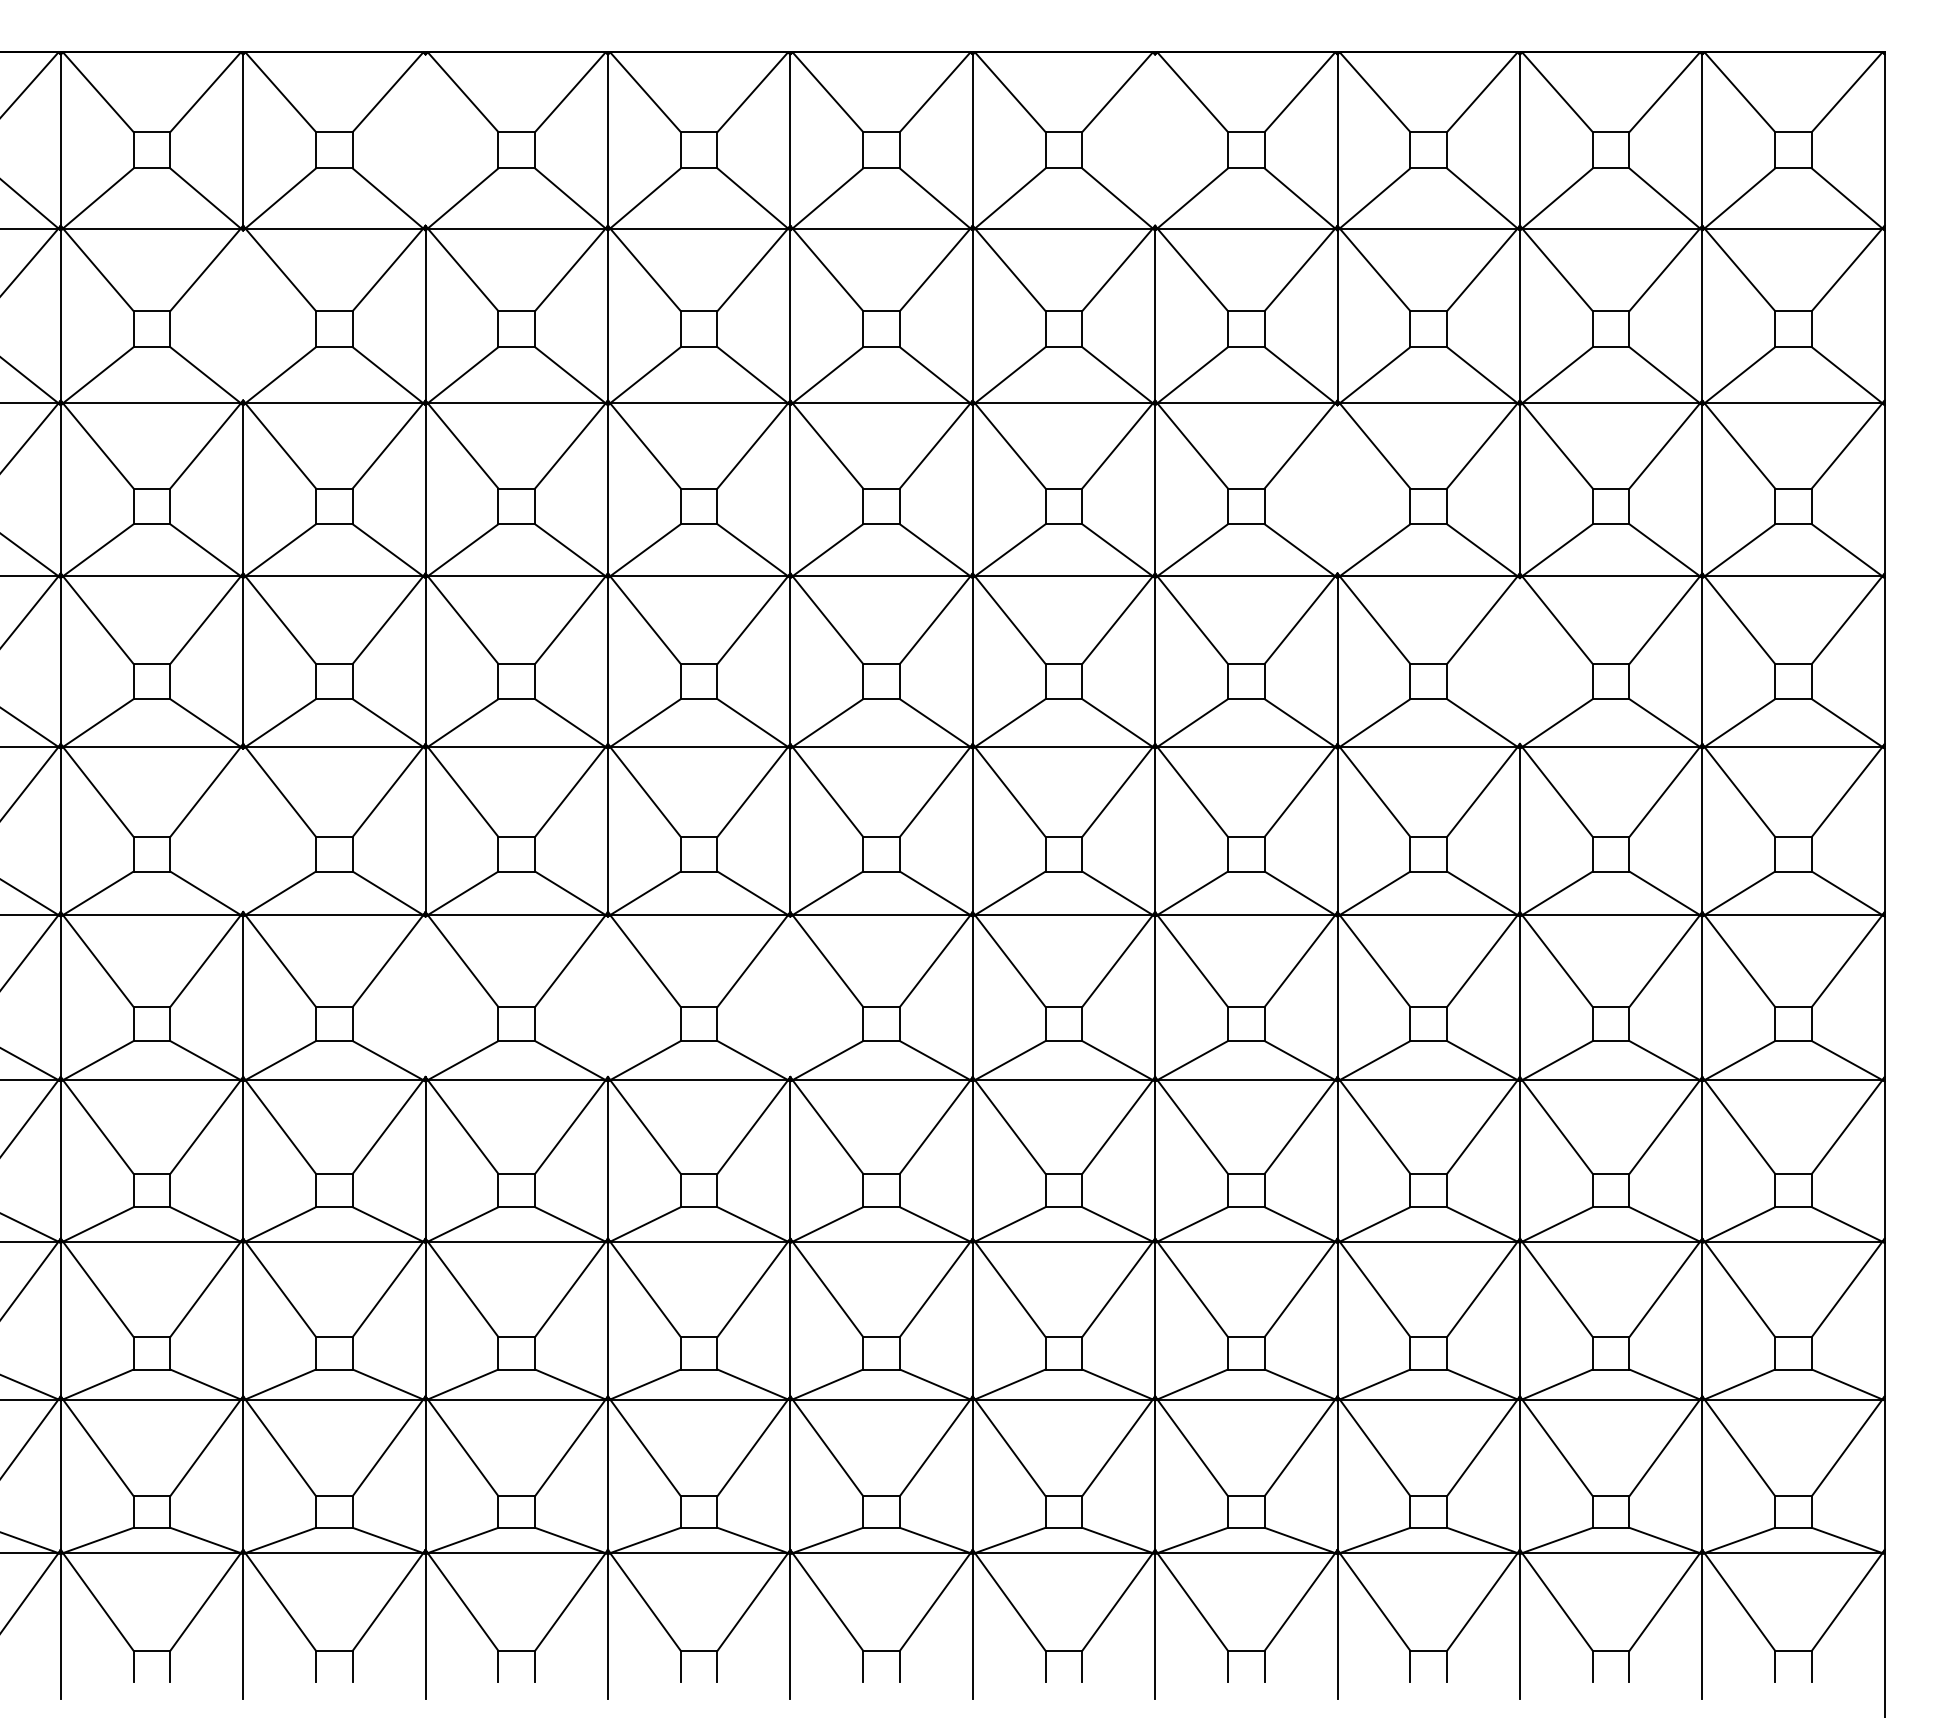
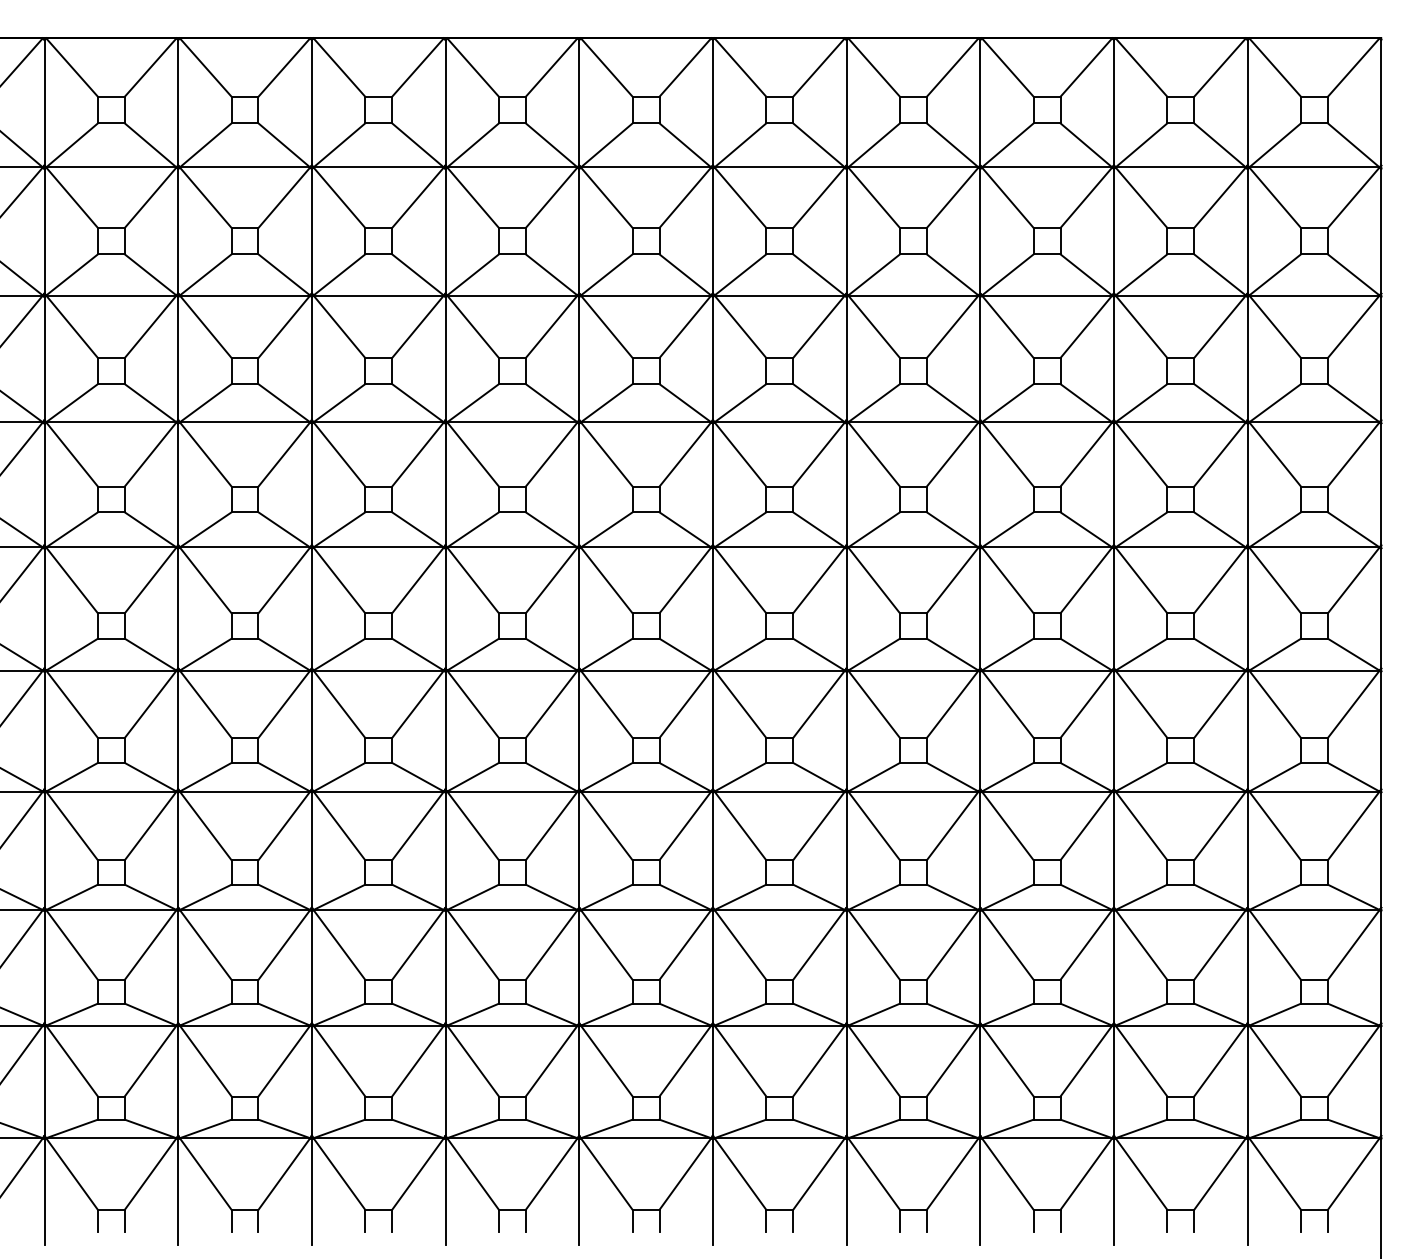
line: (425, 139) -> (311, 102), added
line: (1155, 139) -> (846, 102), added
line: (243, 315) -> (178, 231), added
line: (1337, 489) -> (980, 358), added
line: (1519, 661) -> (1113, 484), added
line: (243, 830) -> (178, 608), added
line: (425, 996) -> (311, 730), added
line: (607, 996) -> (445, 730), added
line: (790, 996) -> (579, 730), added

